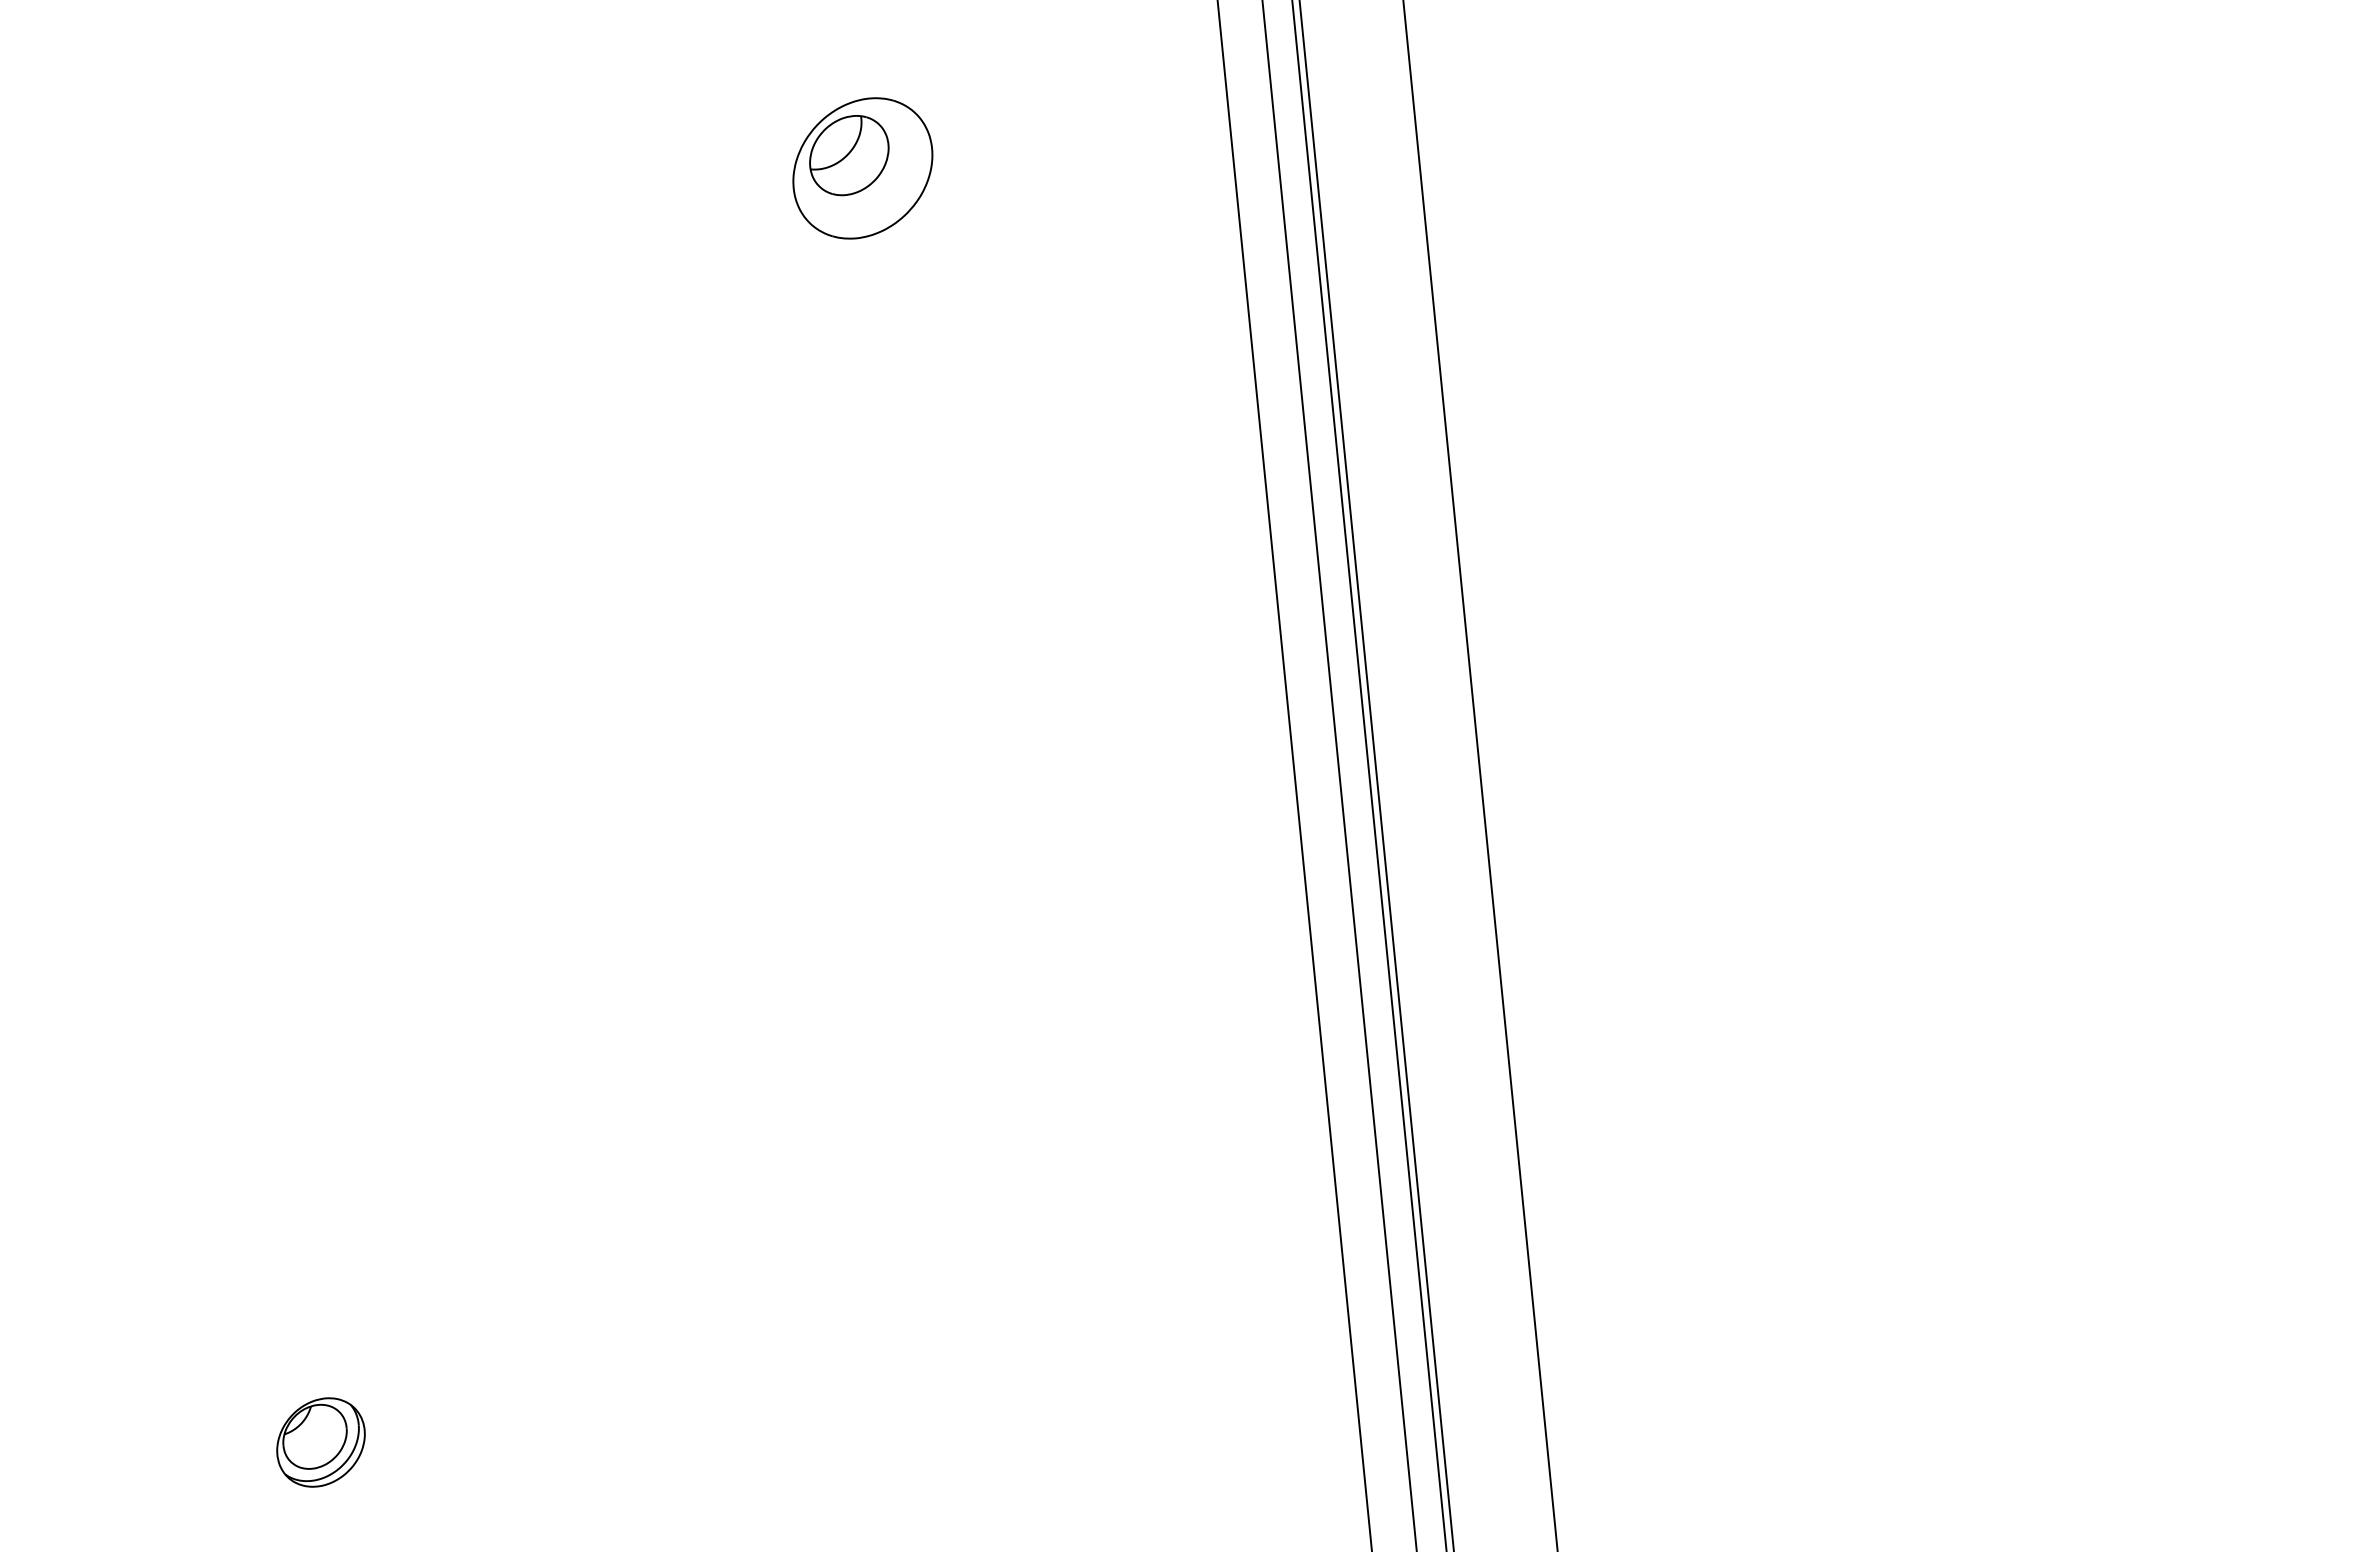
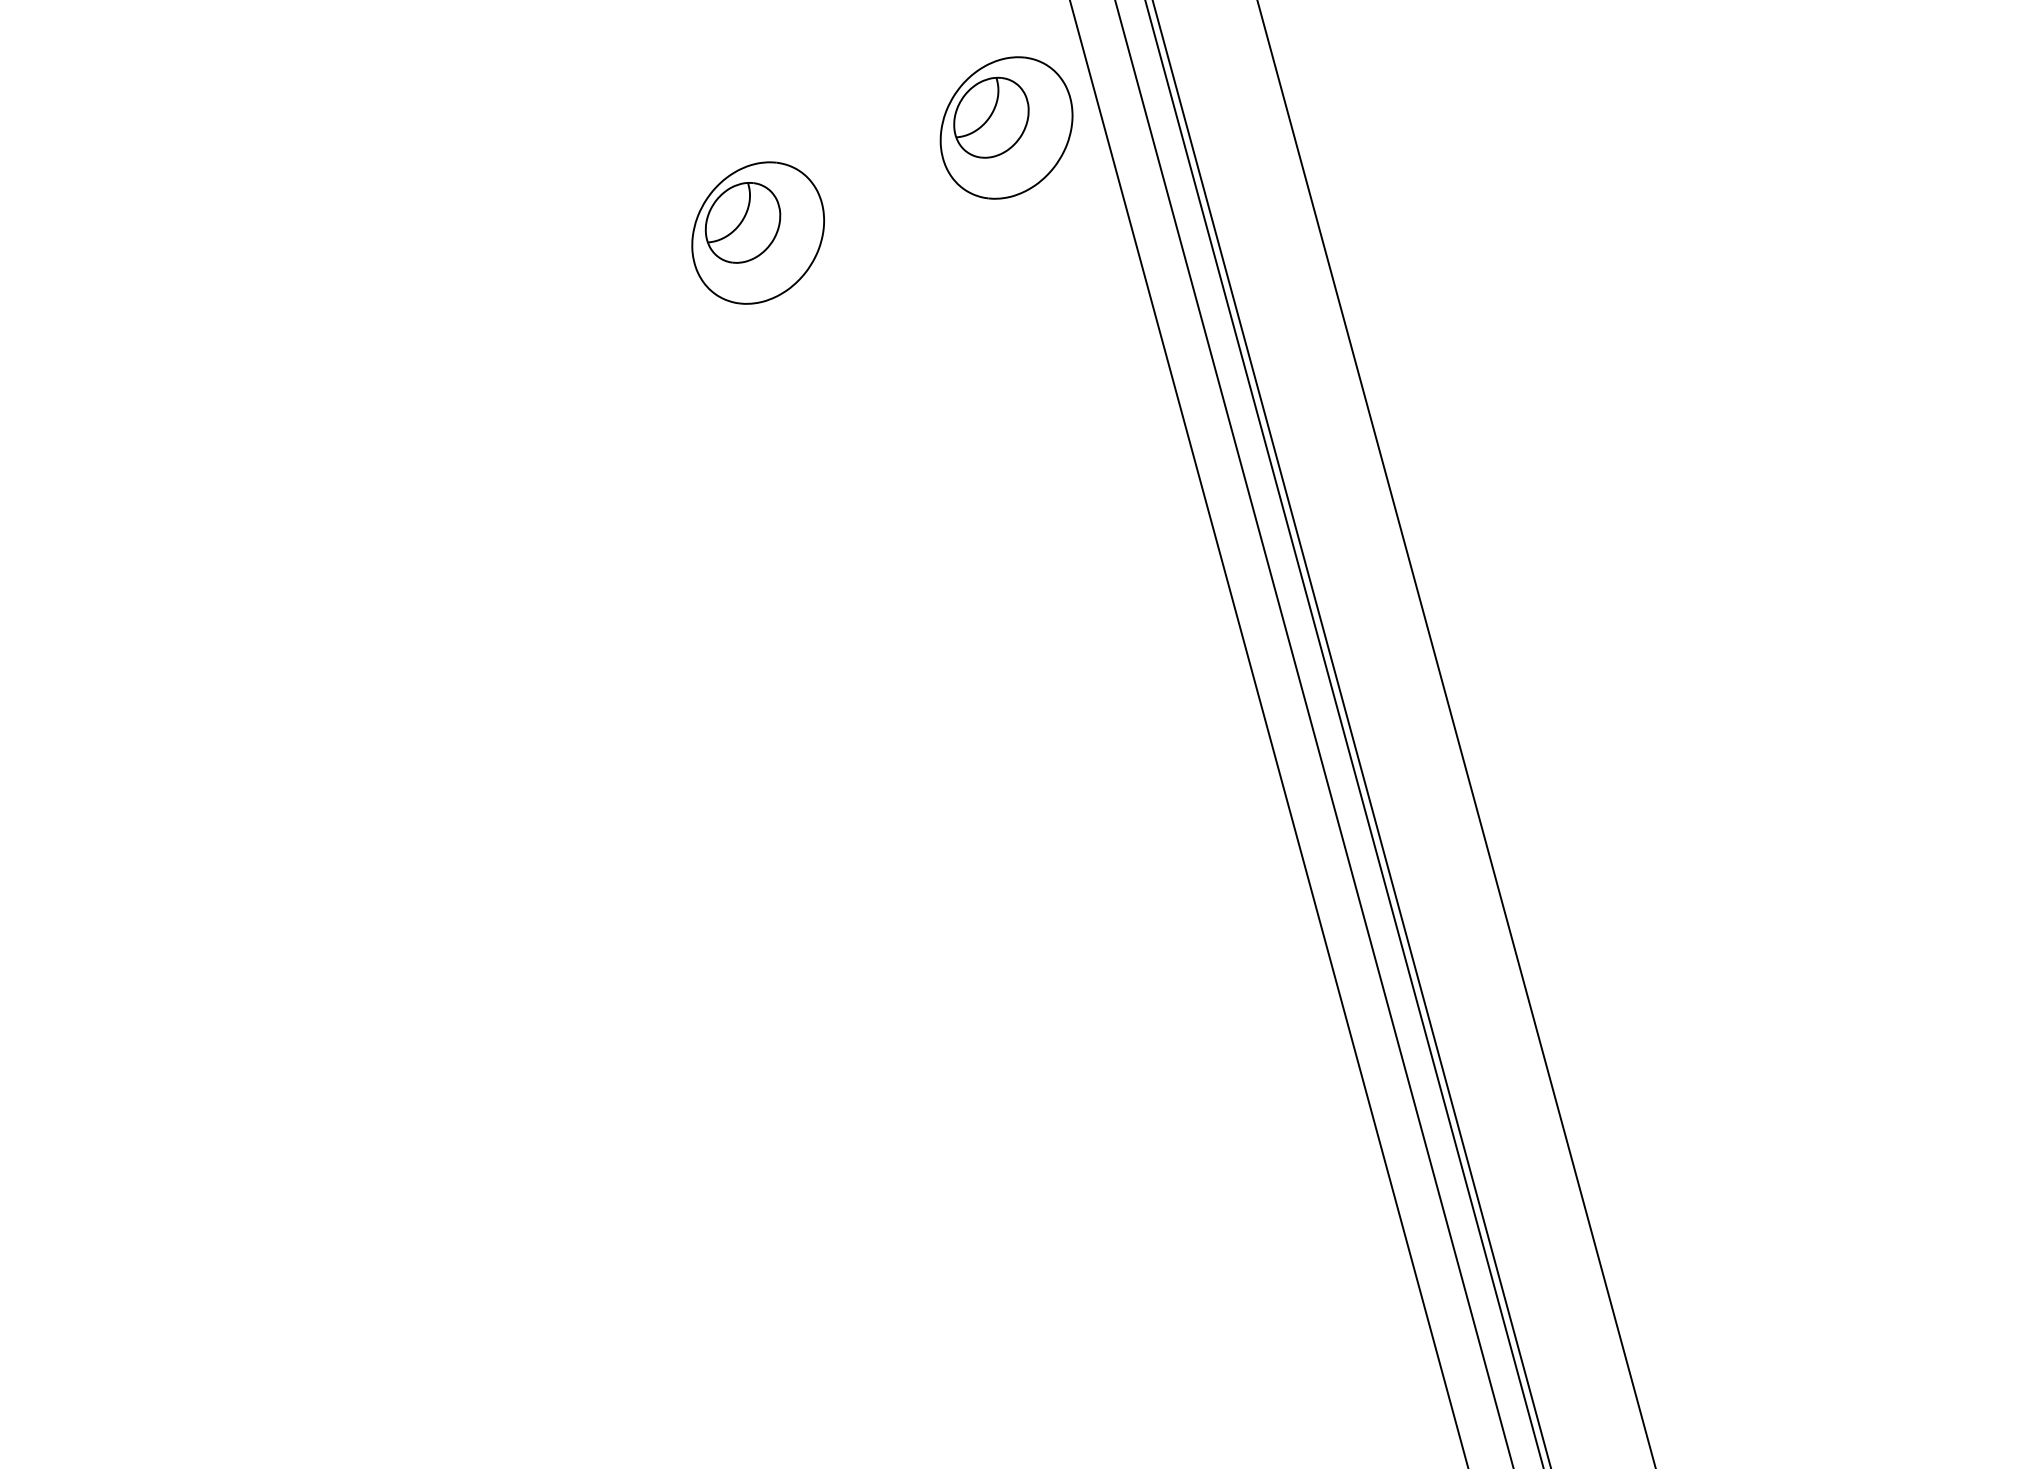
part: (1130, 104) -> (1006, 128), added

